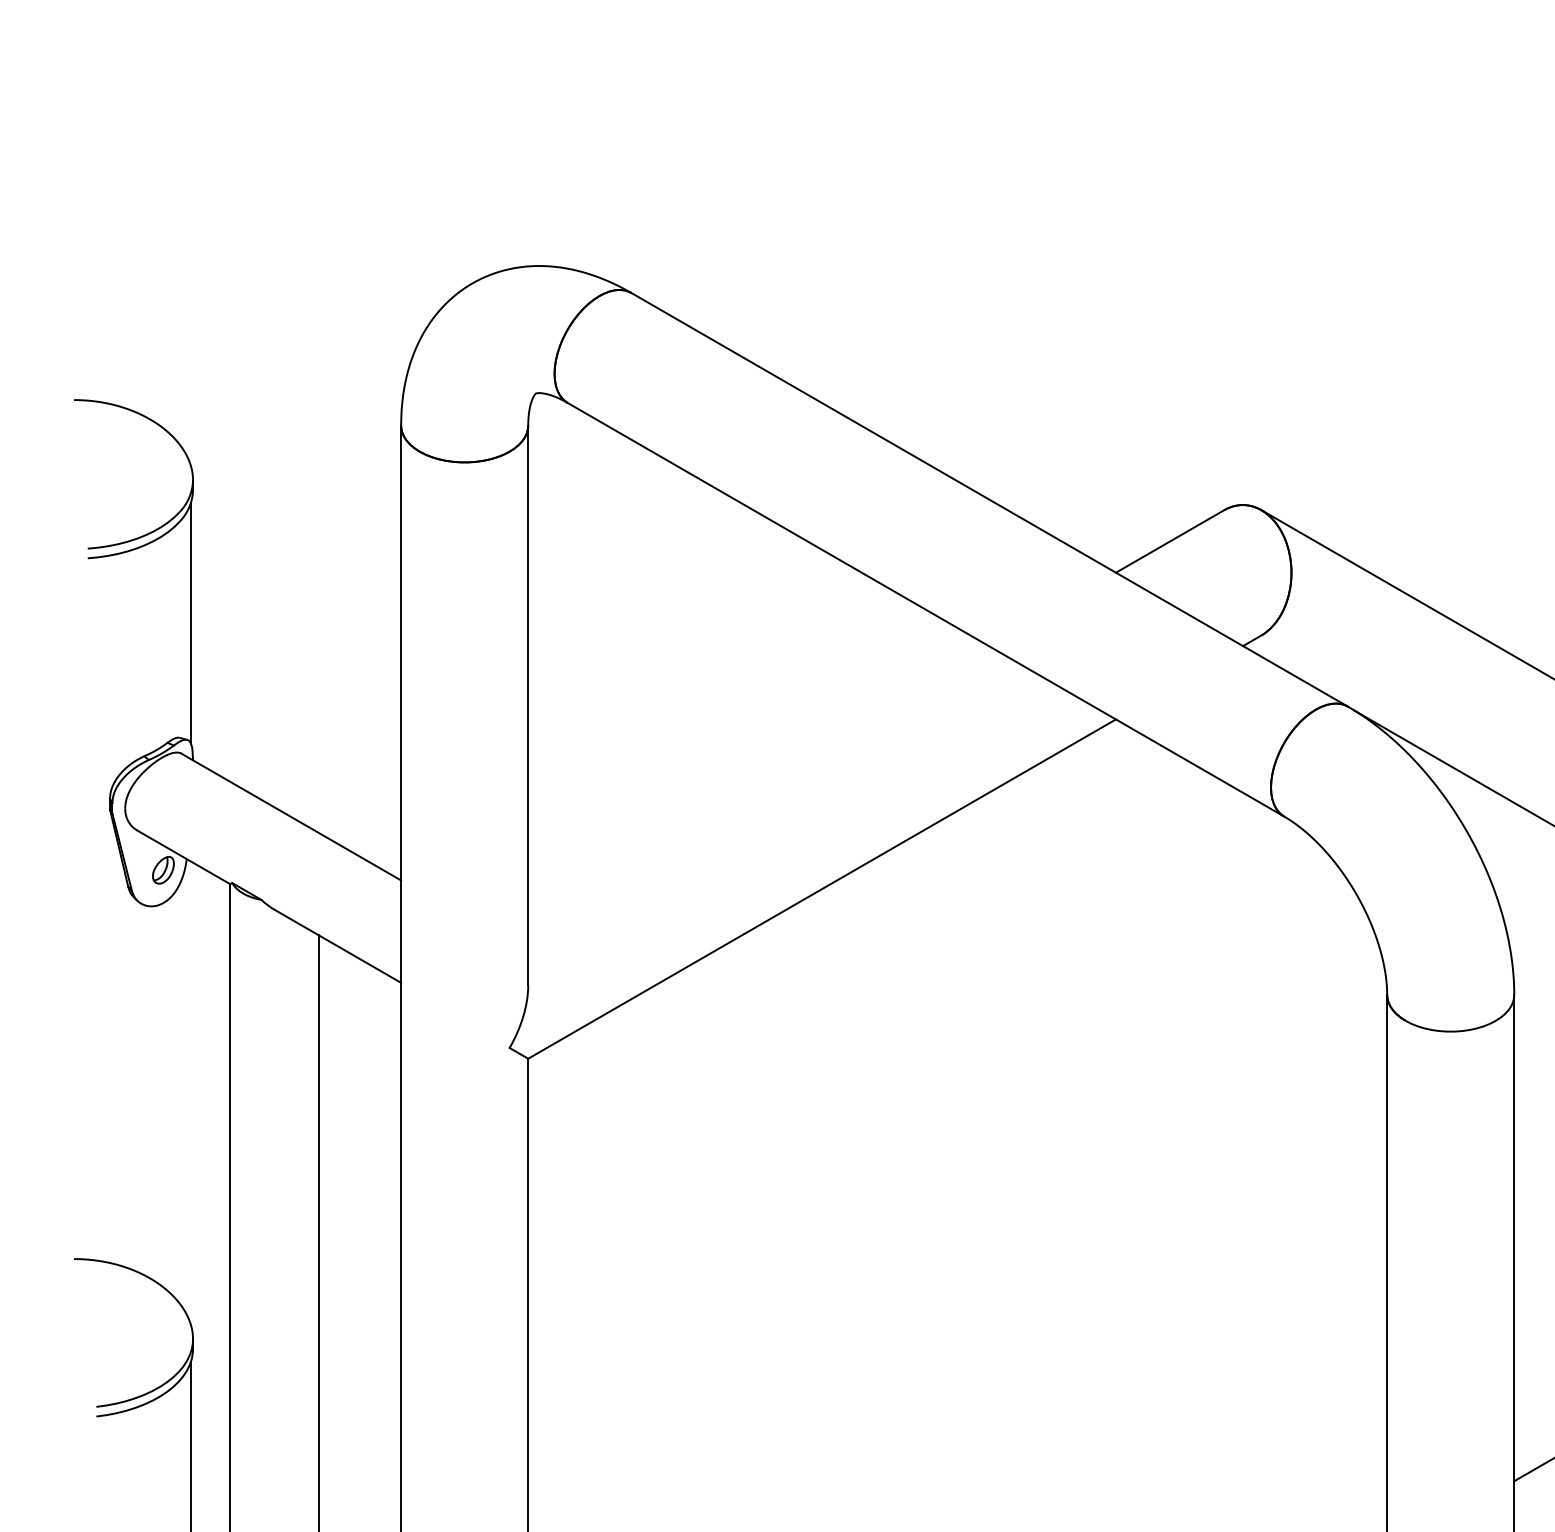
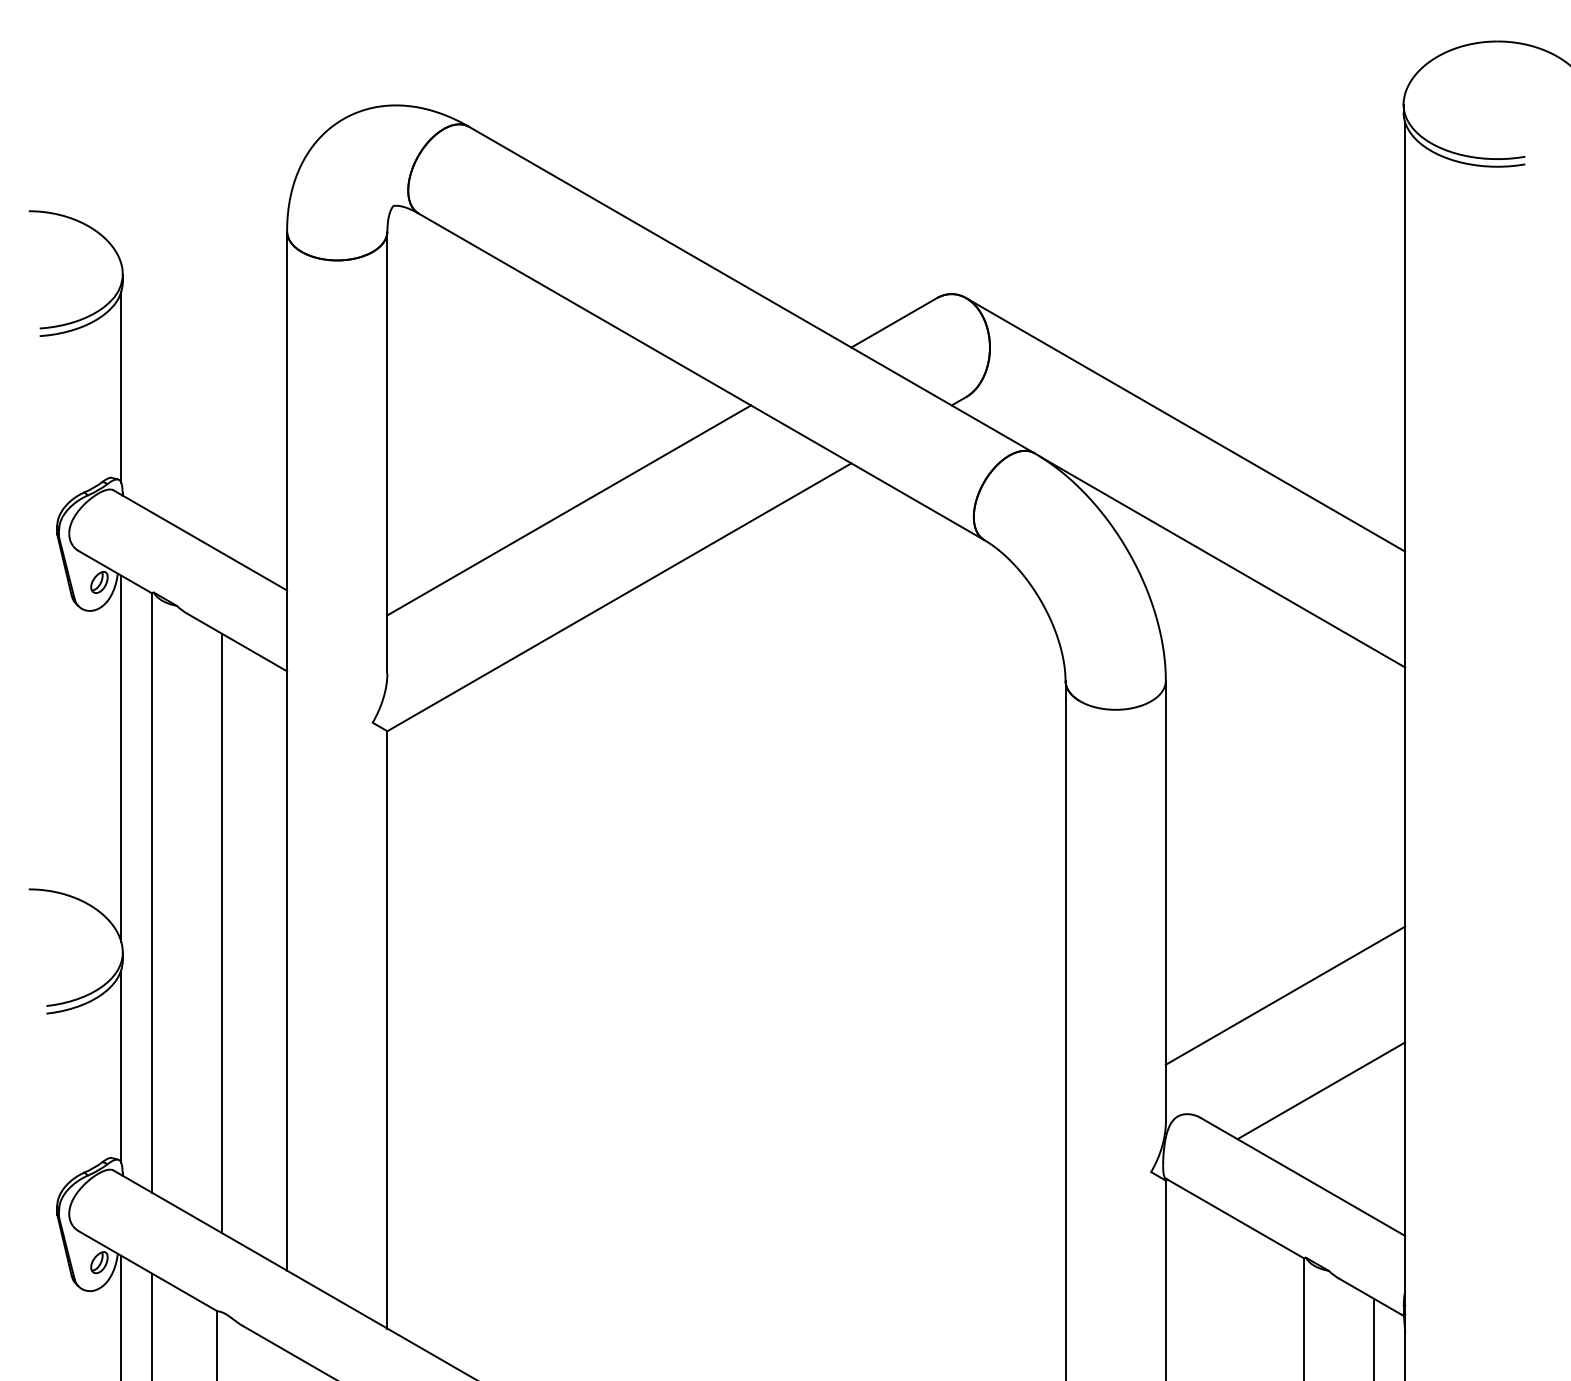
line: (758, 779) -> (569, 510), added
line: (191, 1093) -> (121, 758), added

